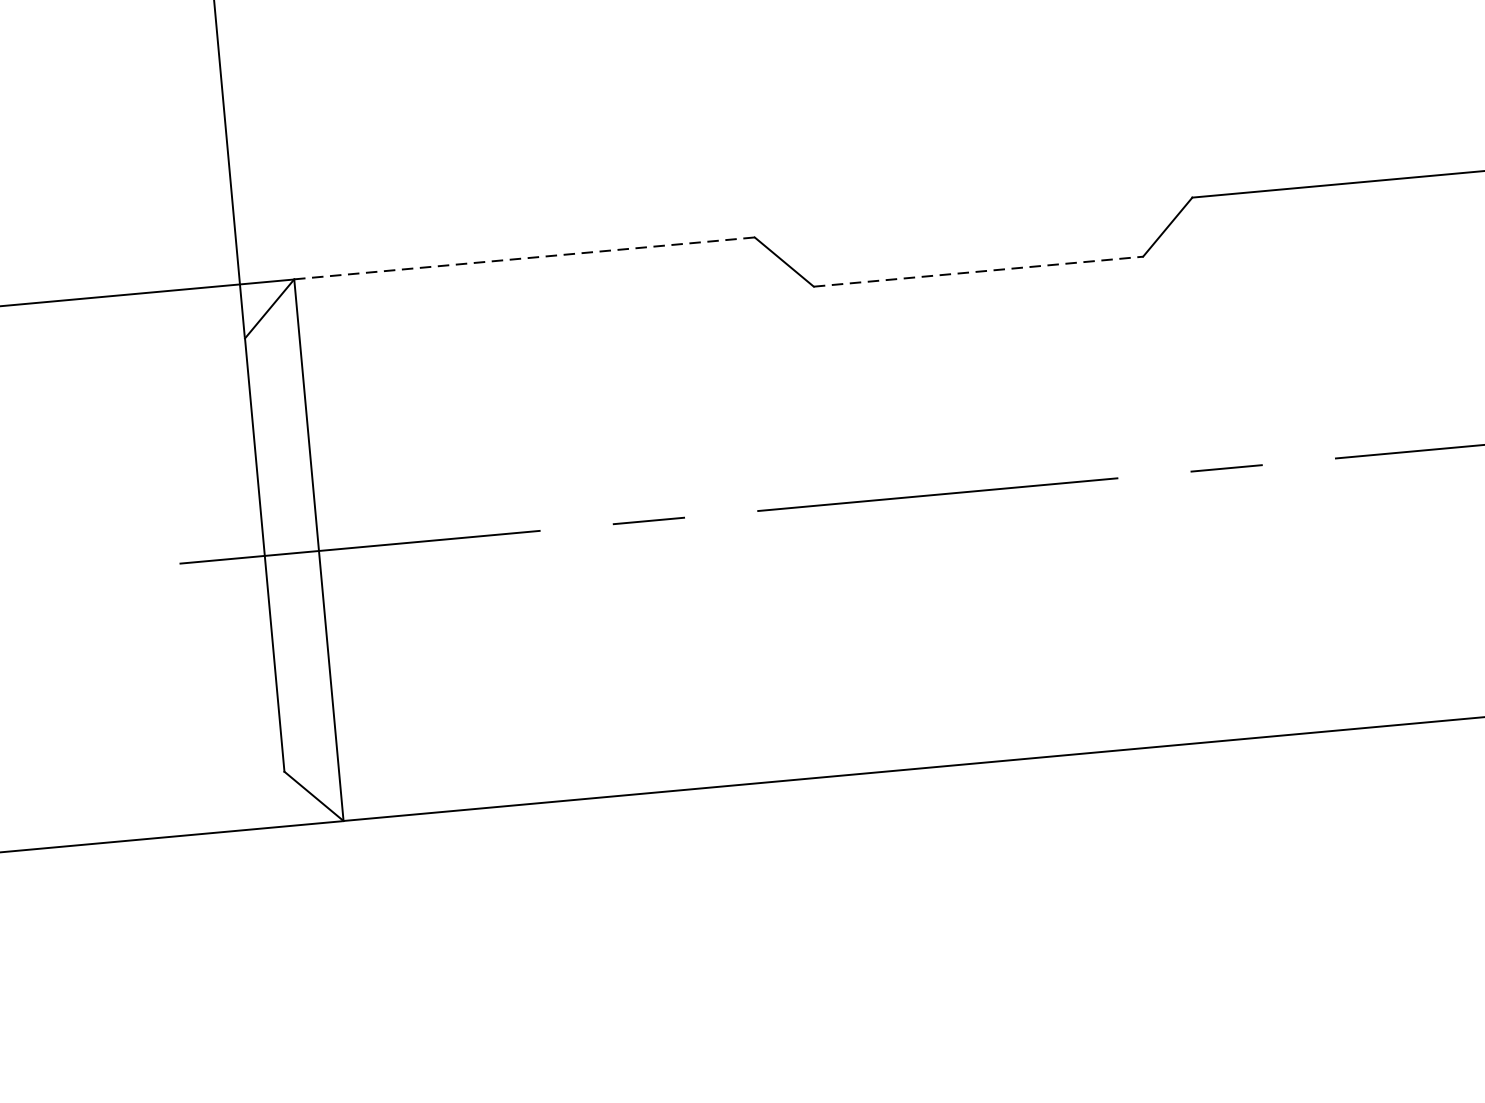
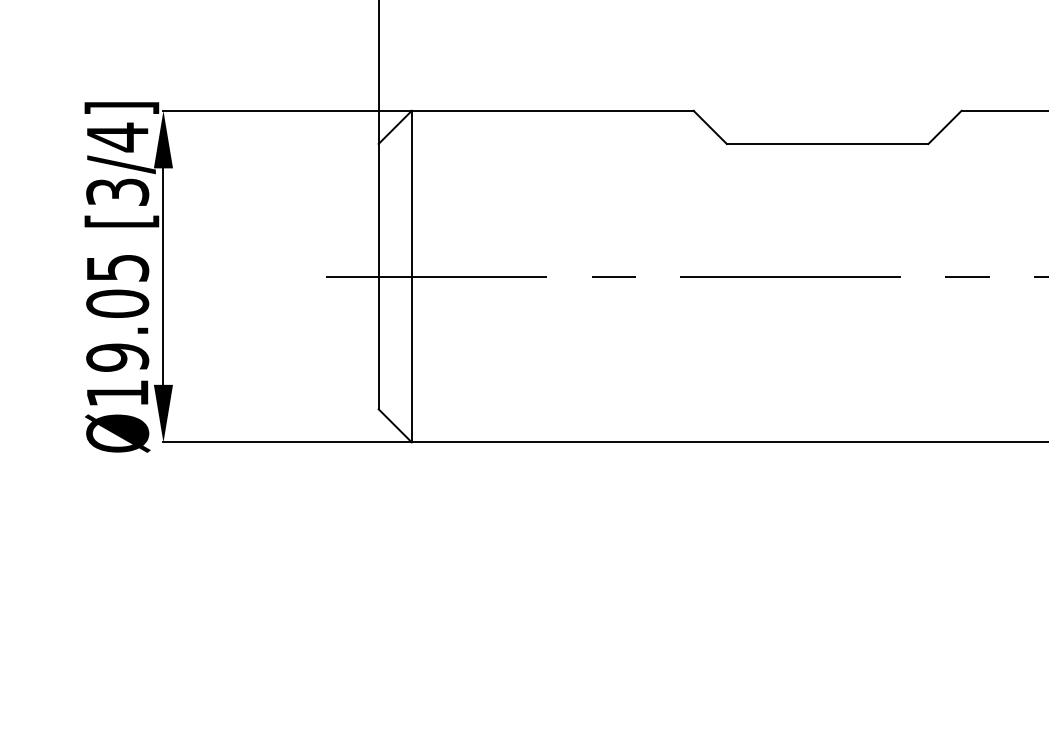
line: (524, 257) -> (552, 110), dashed -> solid
line: (978, 272) -> (827, 144), dashed -> solid

